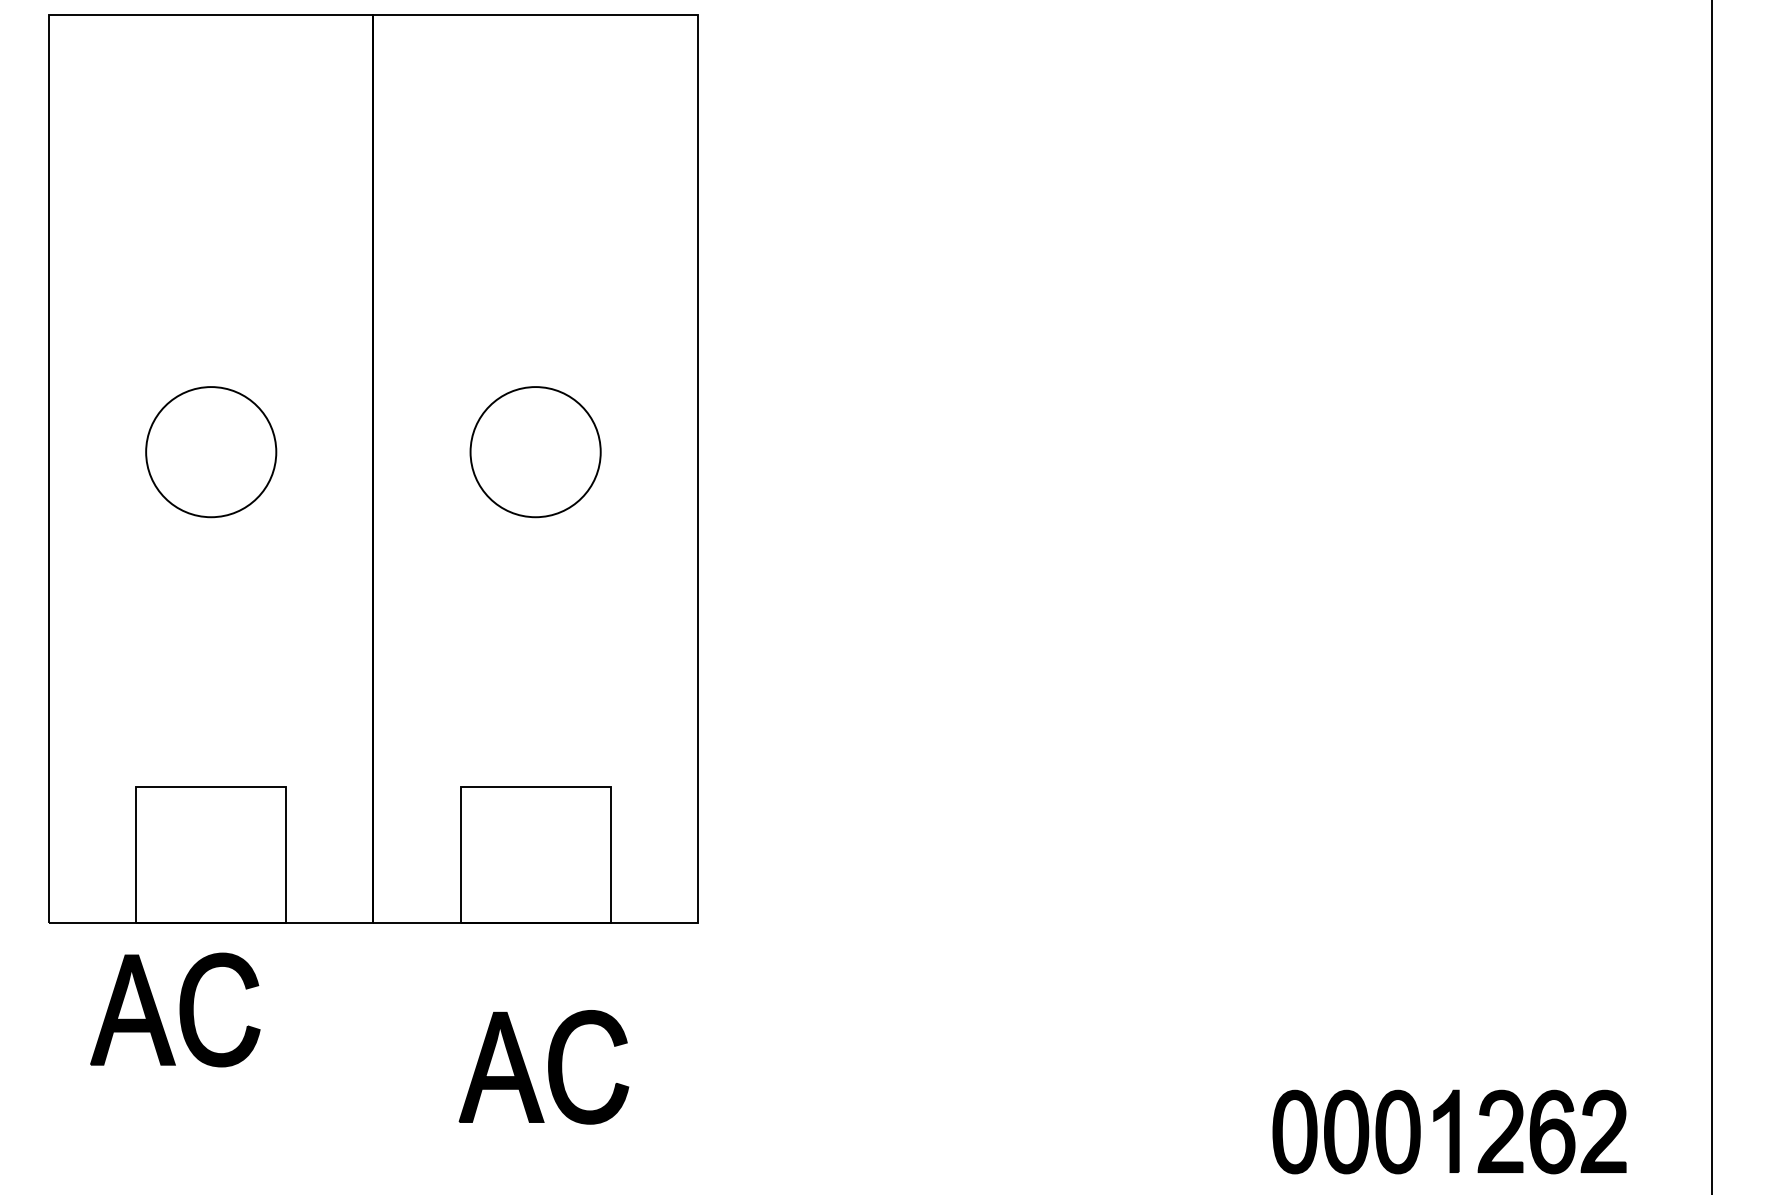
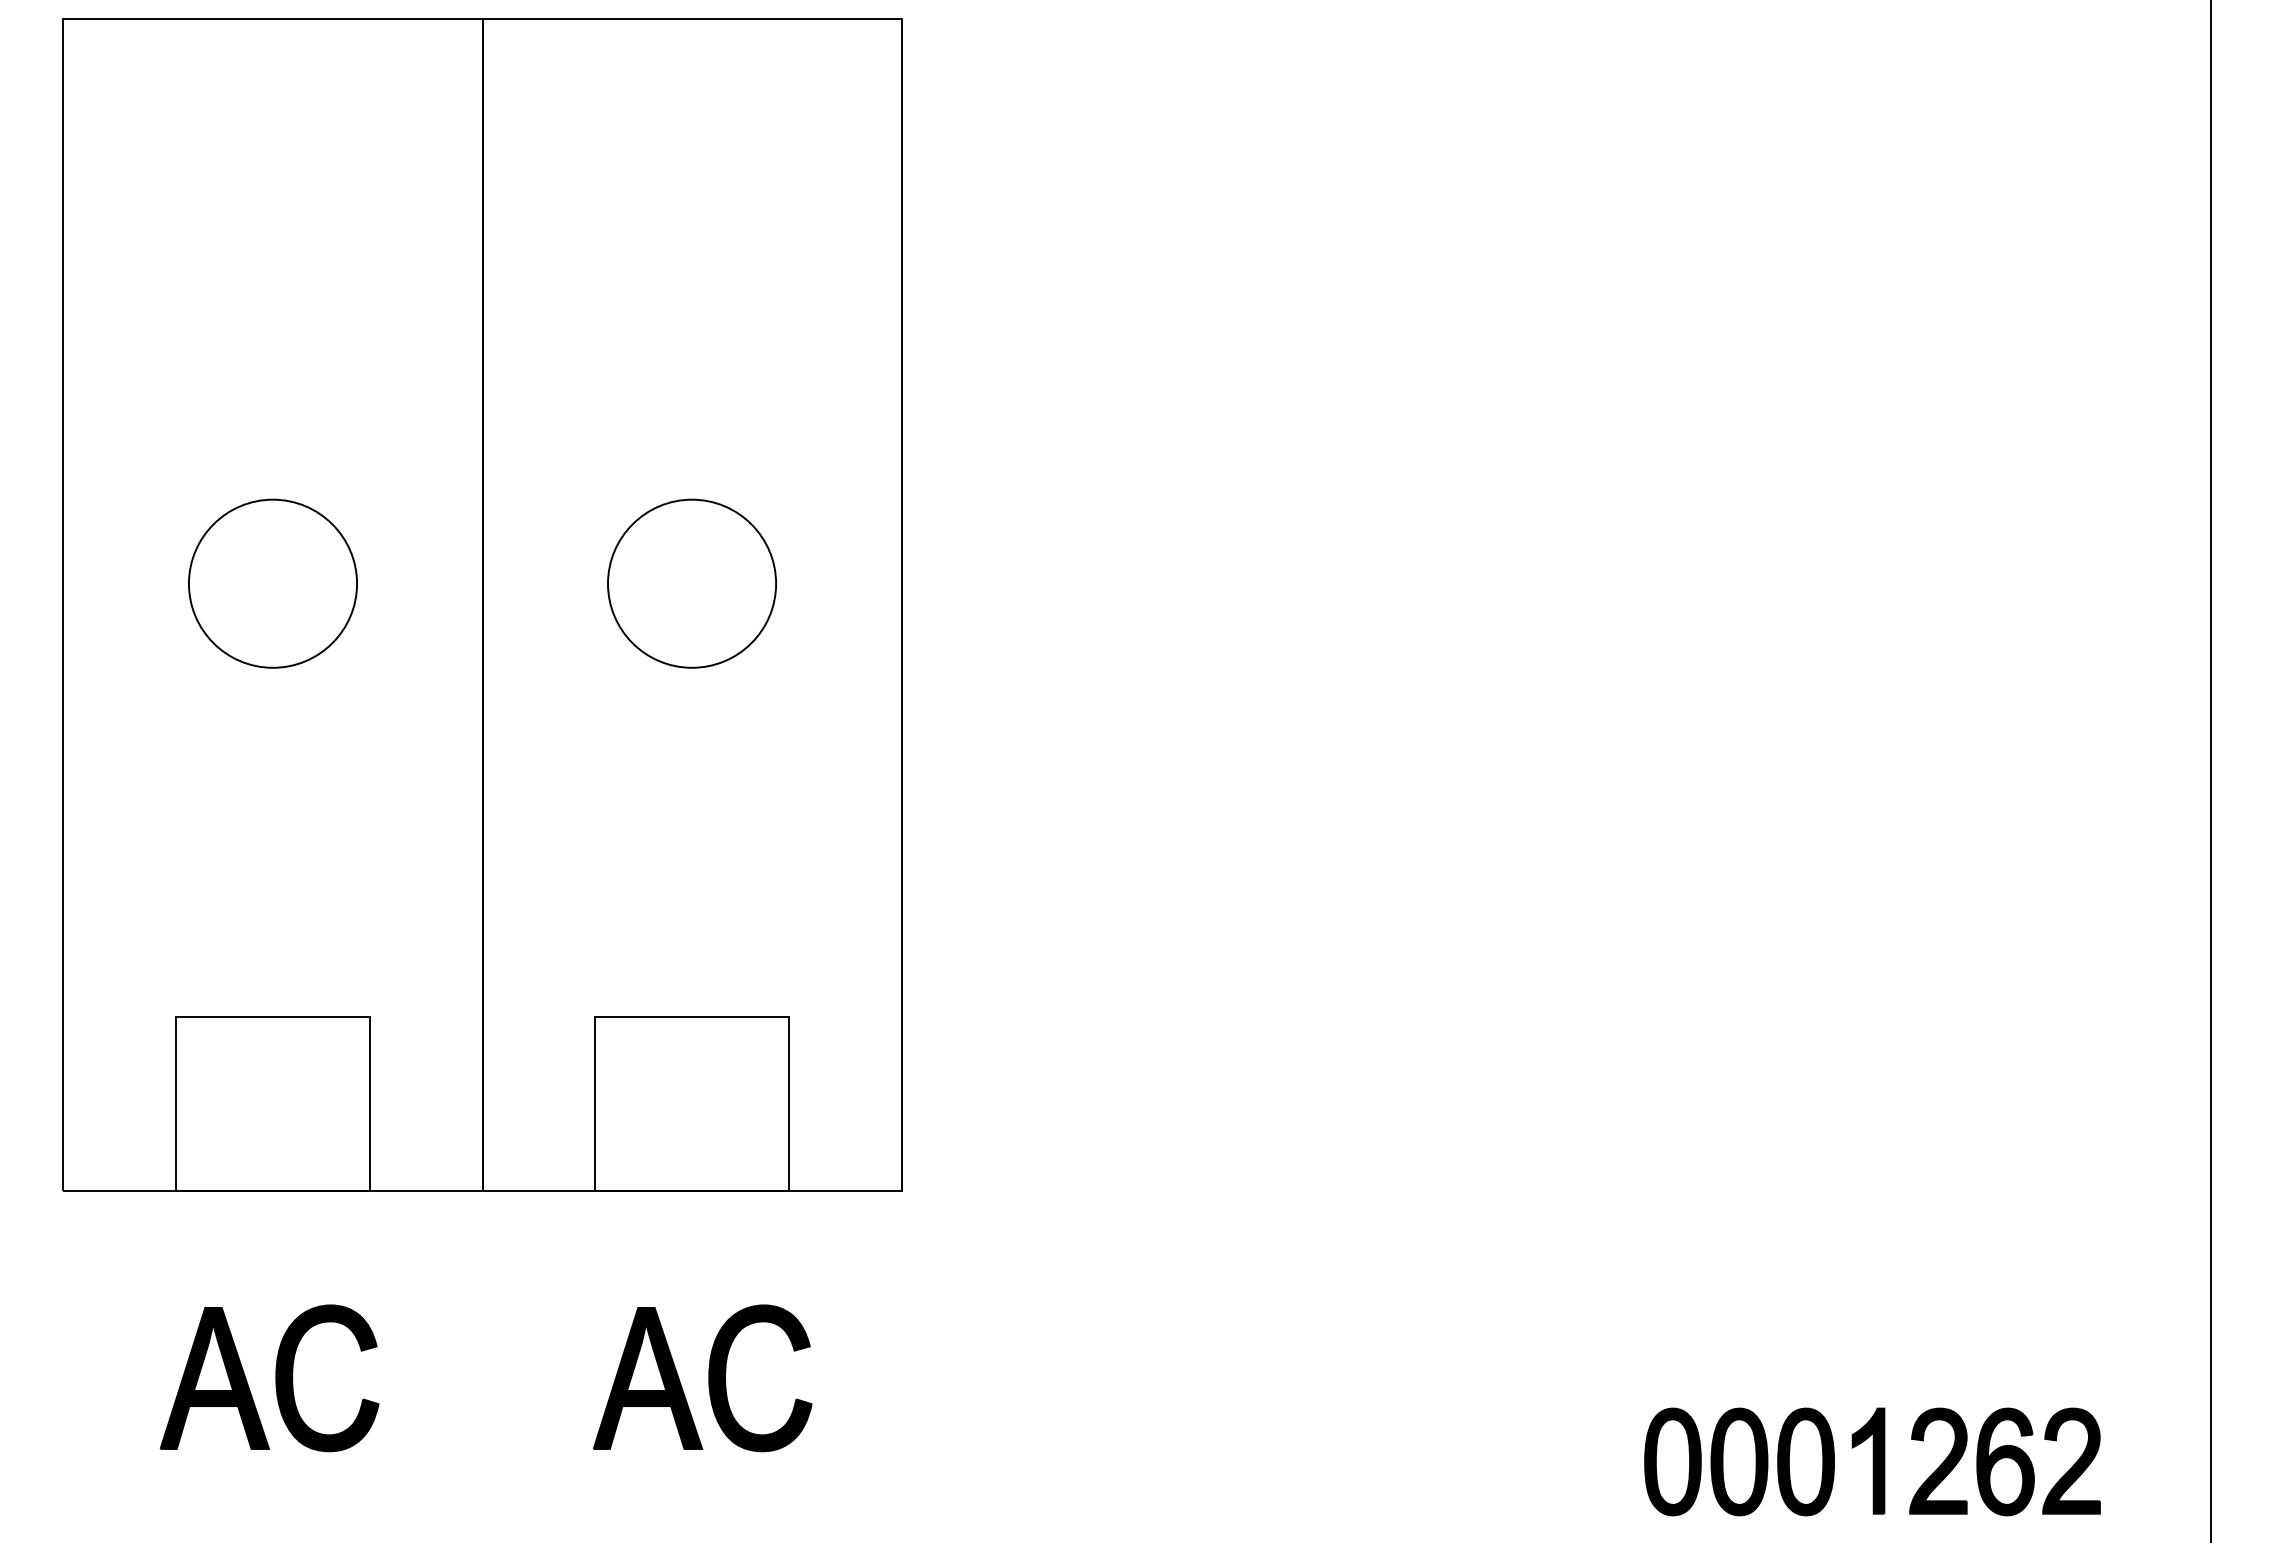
part: (175, 1010) -> (269, 1378), moved

